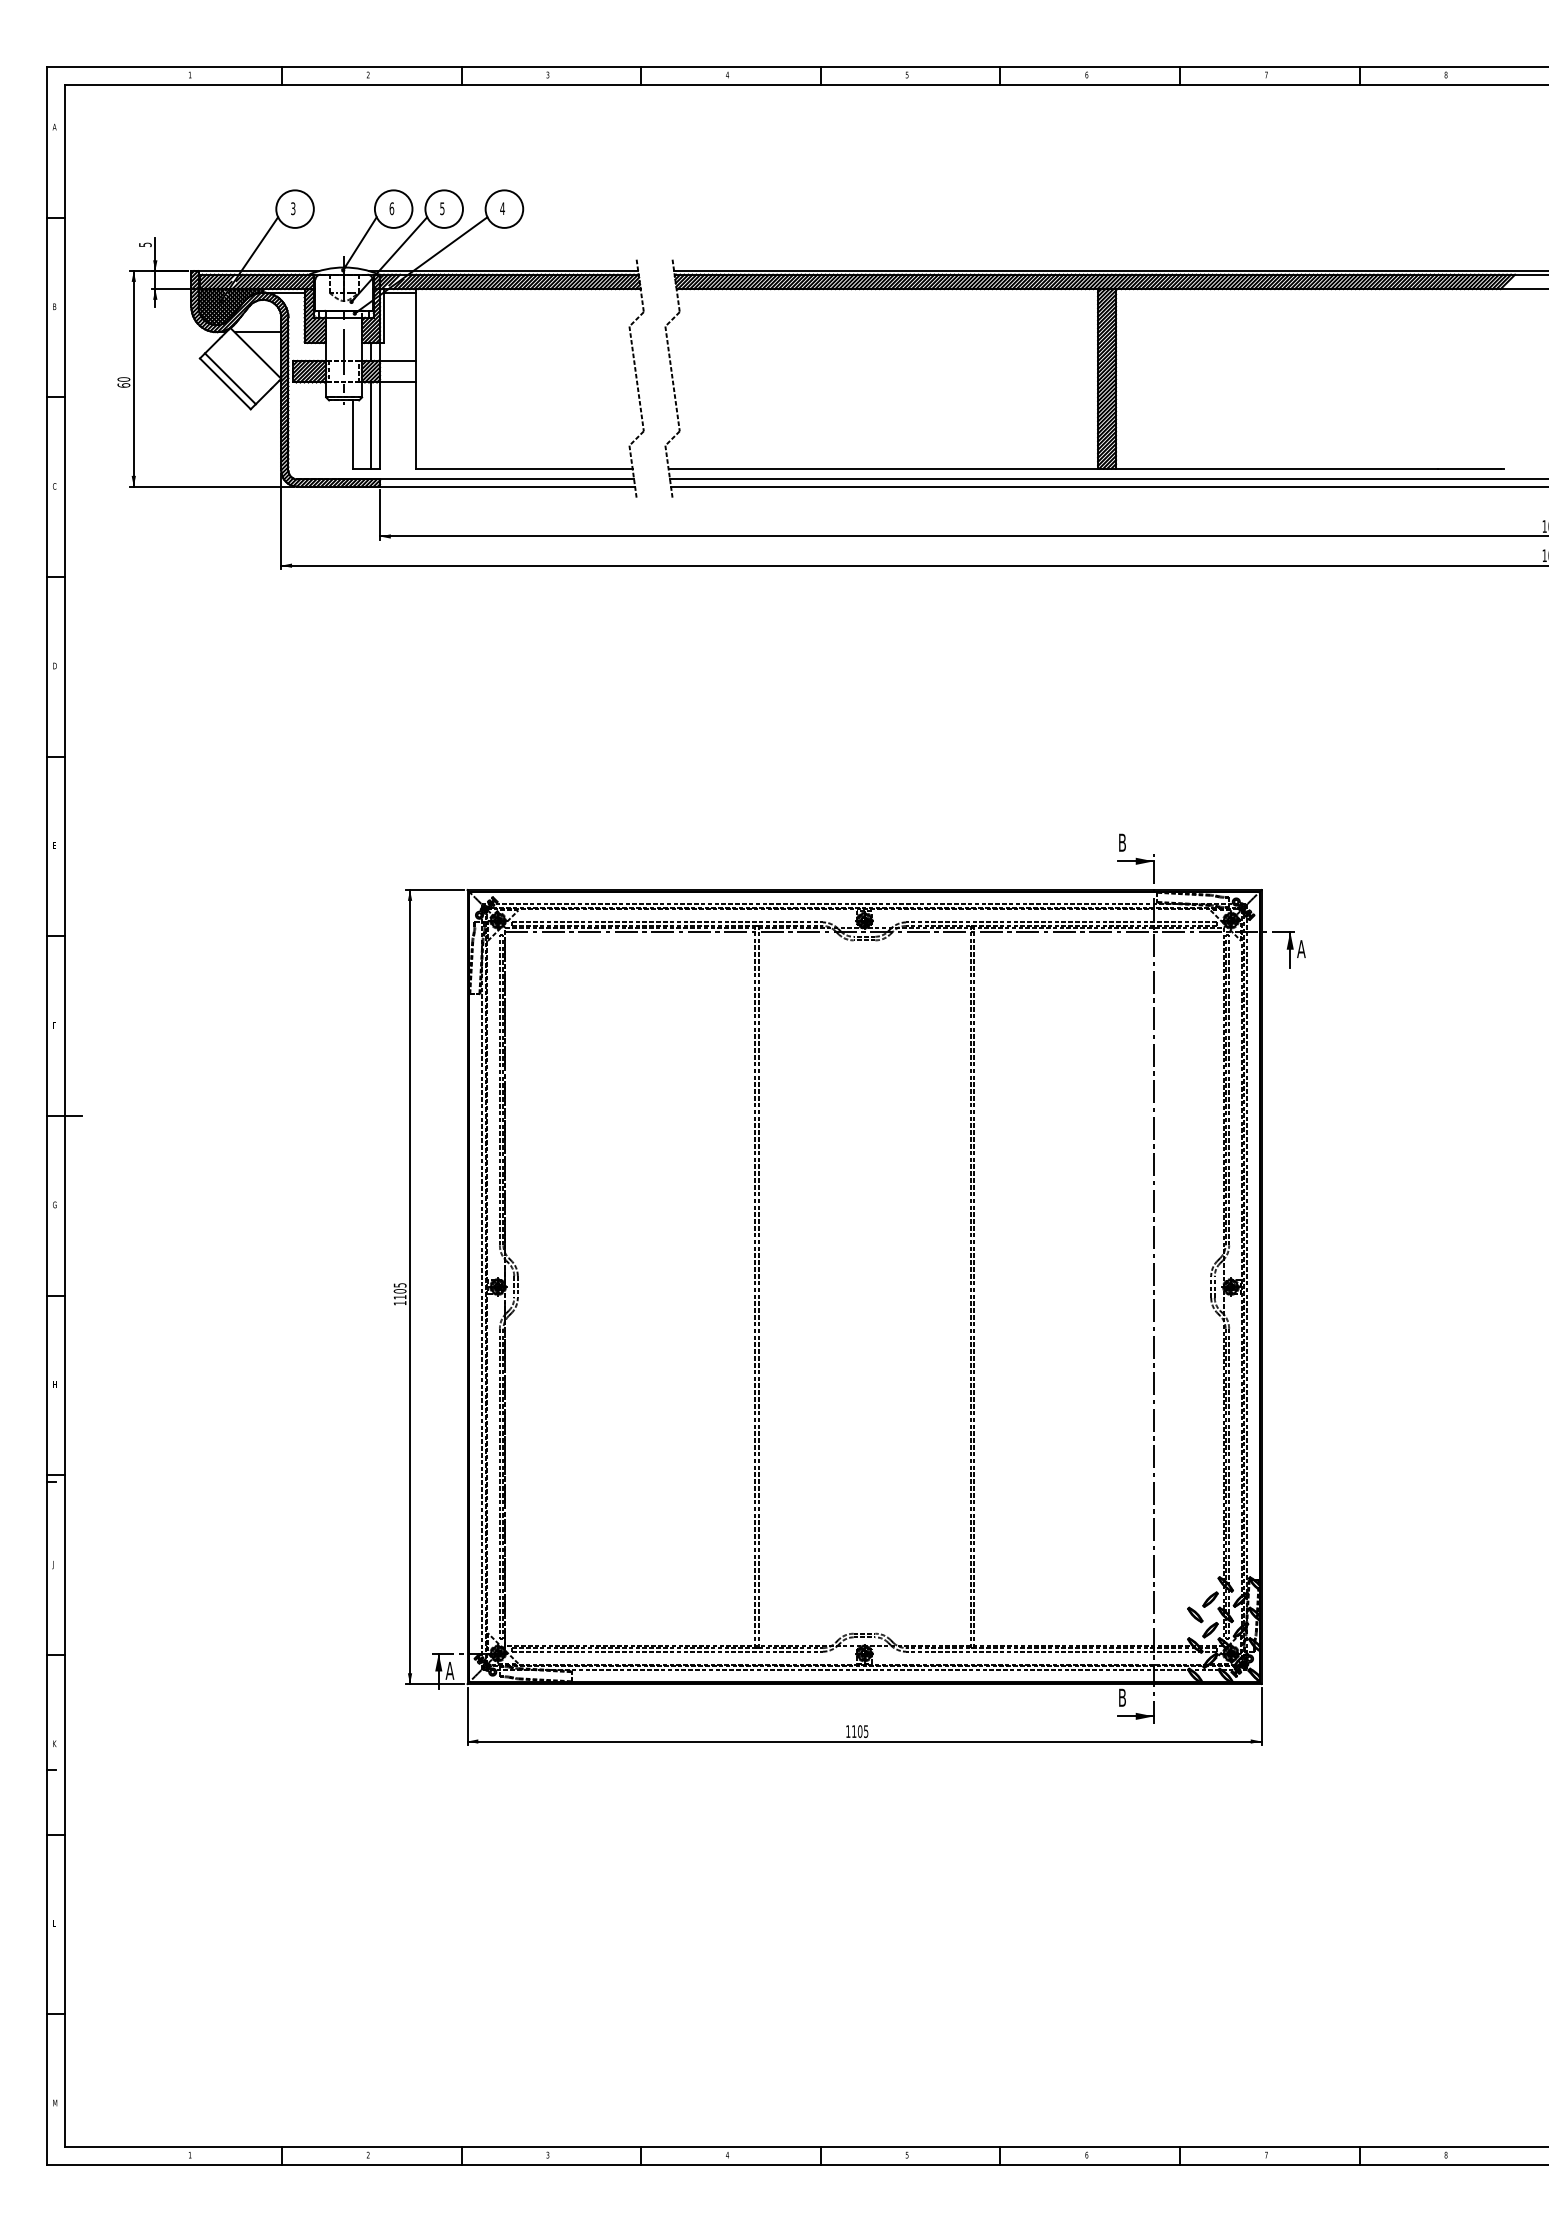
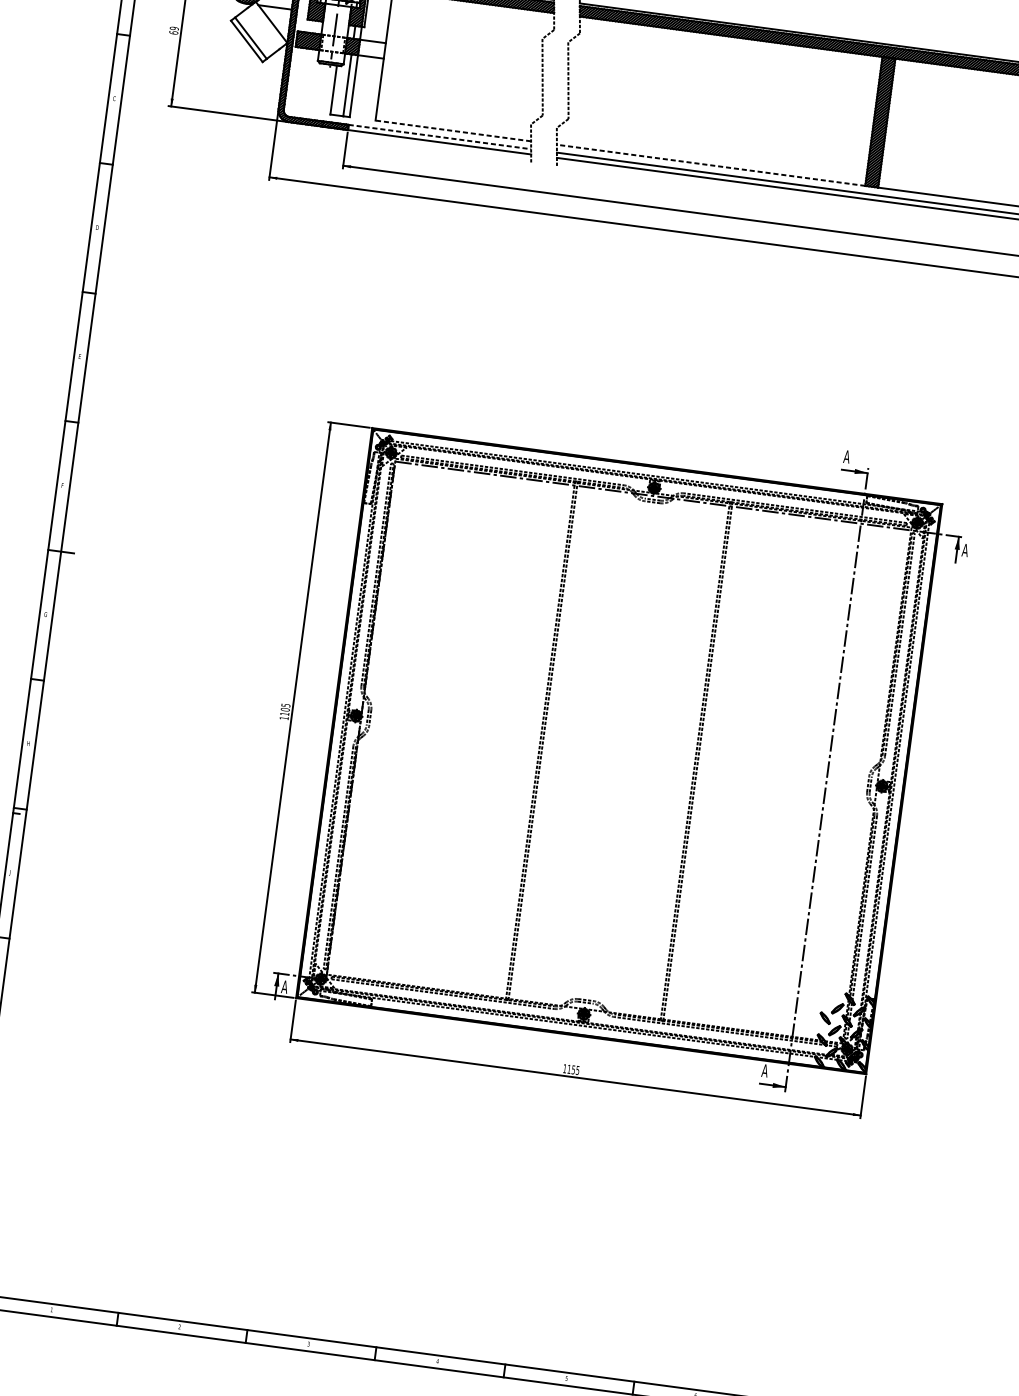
text: (123, 379) -> (174, 28), 60 -> 69
line: (523, 468) -> (452, 130), solid -> dashed
line: (883, 468) -> (711, 165), solid -> dashed
line: (507, 479) -> (440, 137), solid -> dashed
text: (1122, 842) -> (847, 456), B -> A
text: (1122, 1697) -> (765, 1070), B -> A
text: (859, 1731) -> (573, 1069), 1105 -> 1155

